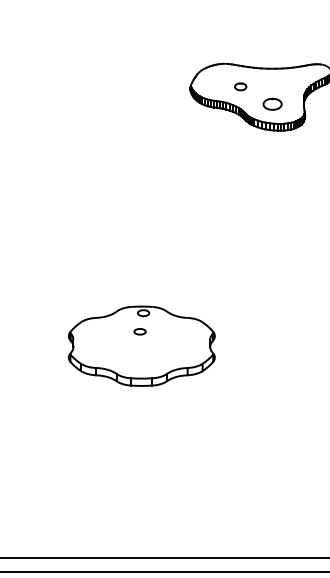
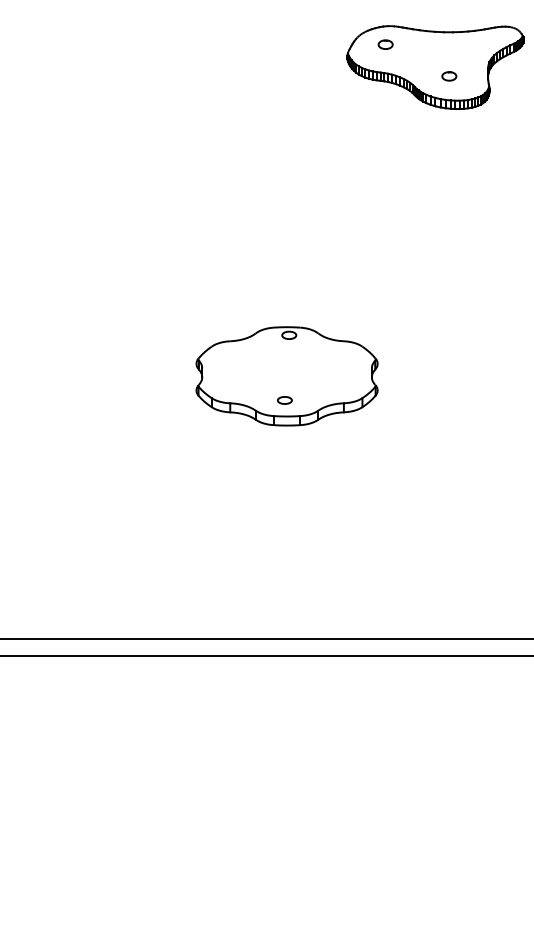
part: (240, 86) -> (385, 44), moved
part: (272, 104) -> (449, 76), size x0.62
part: (139, 331) -> (284, 400), moved

